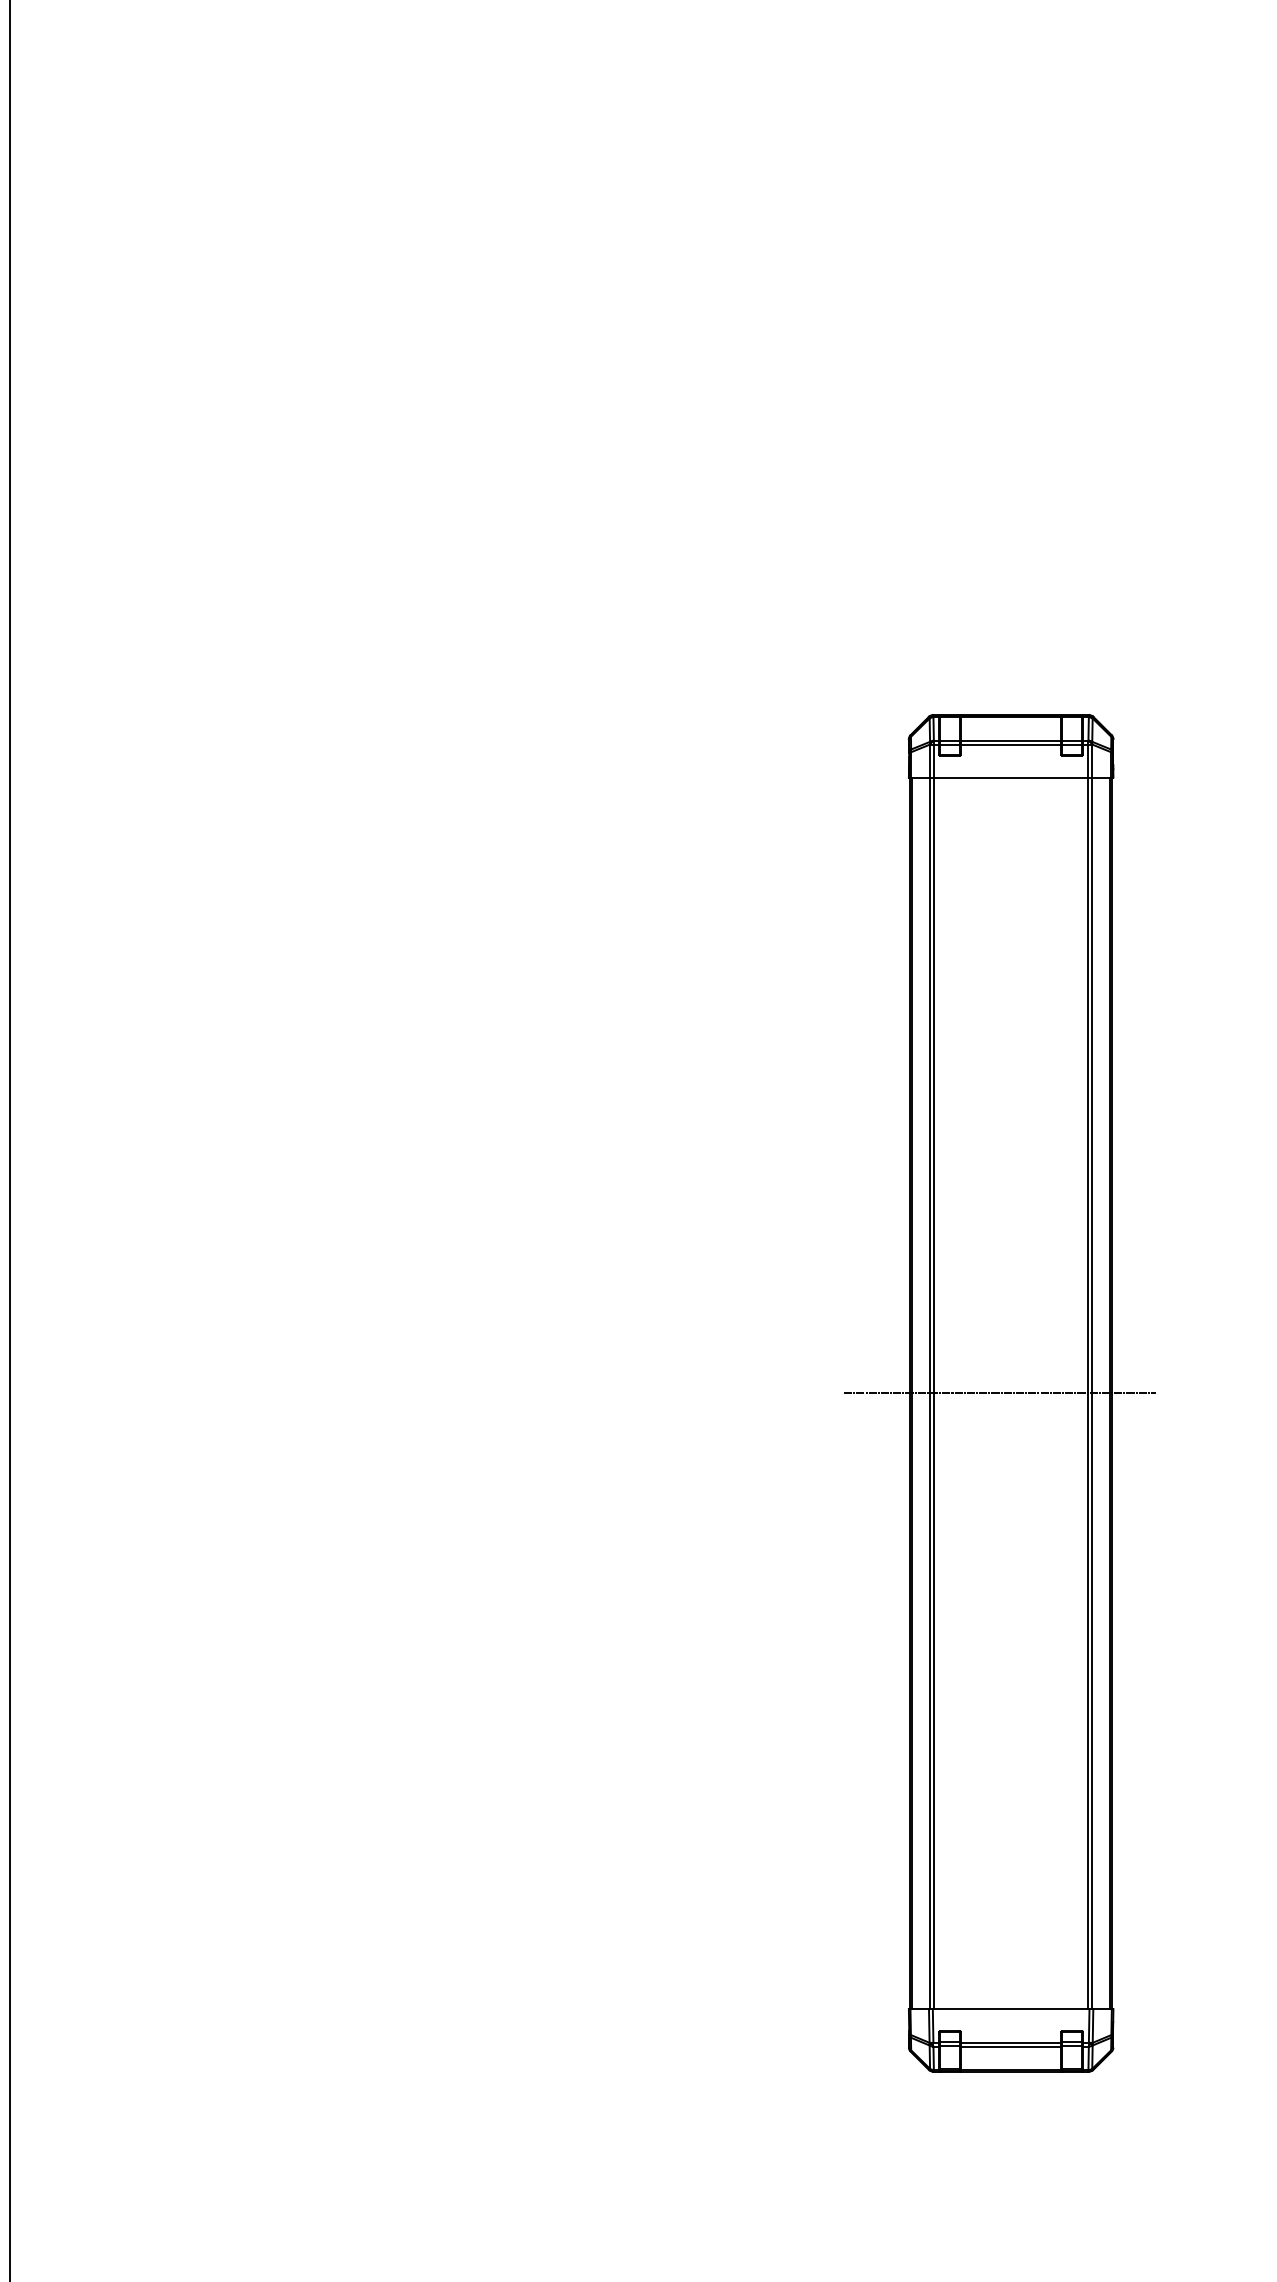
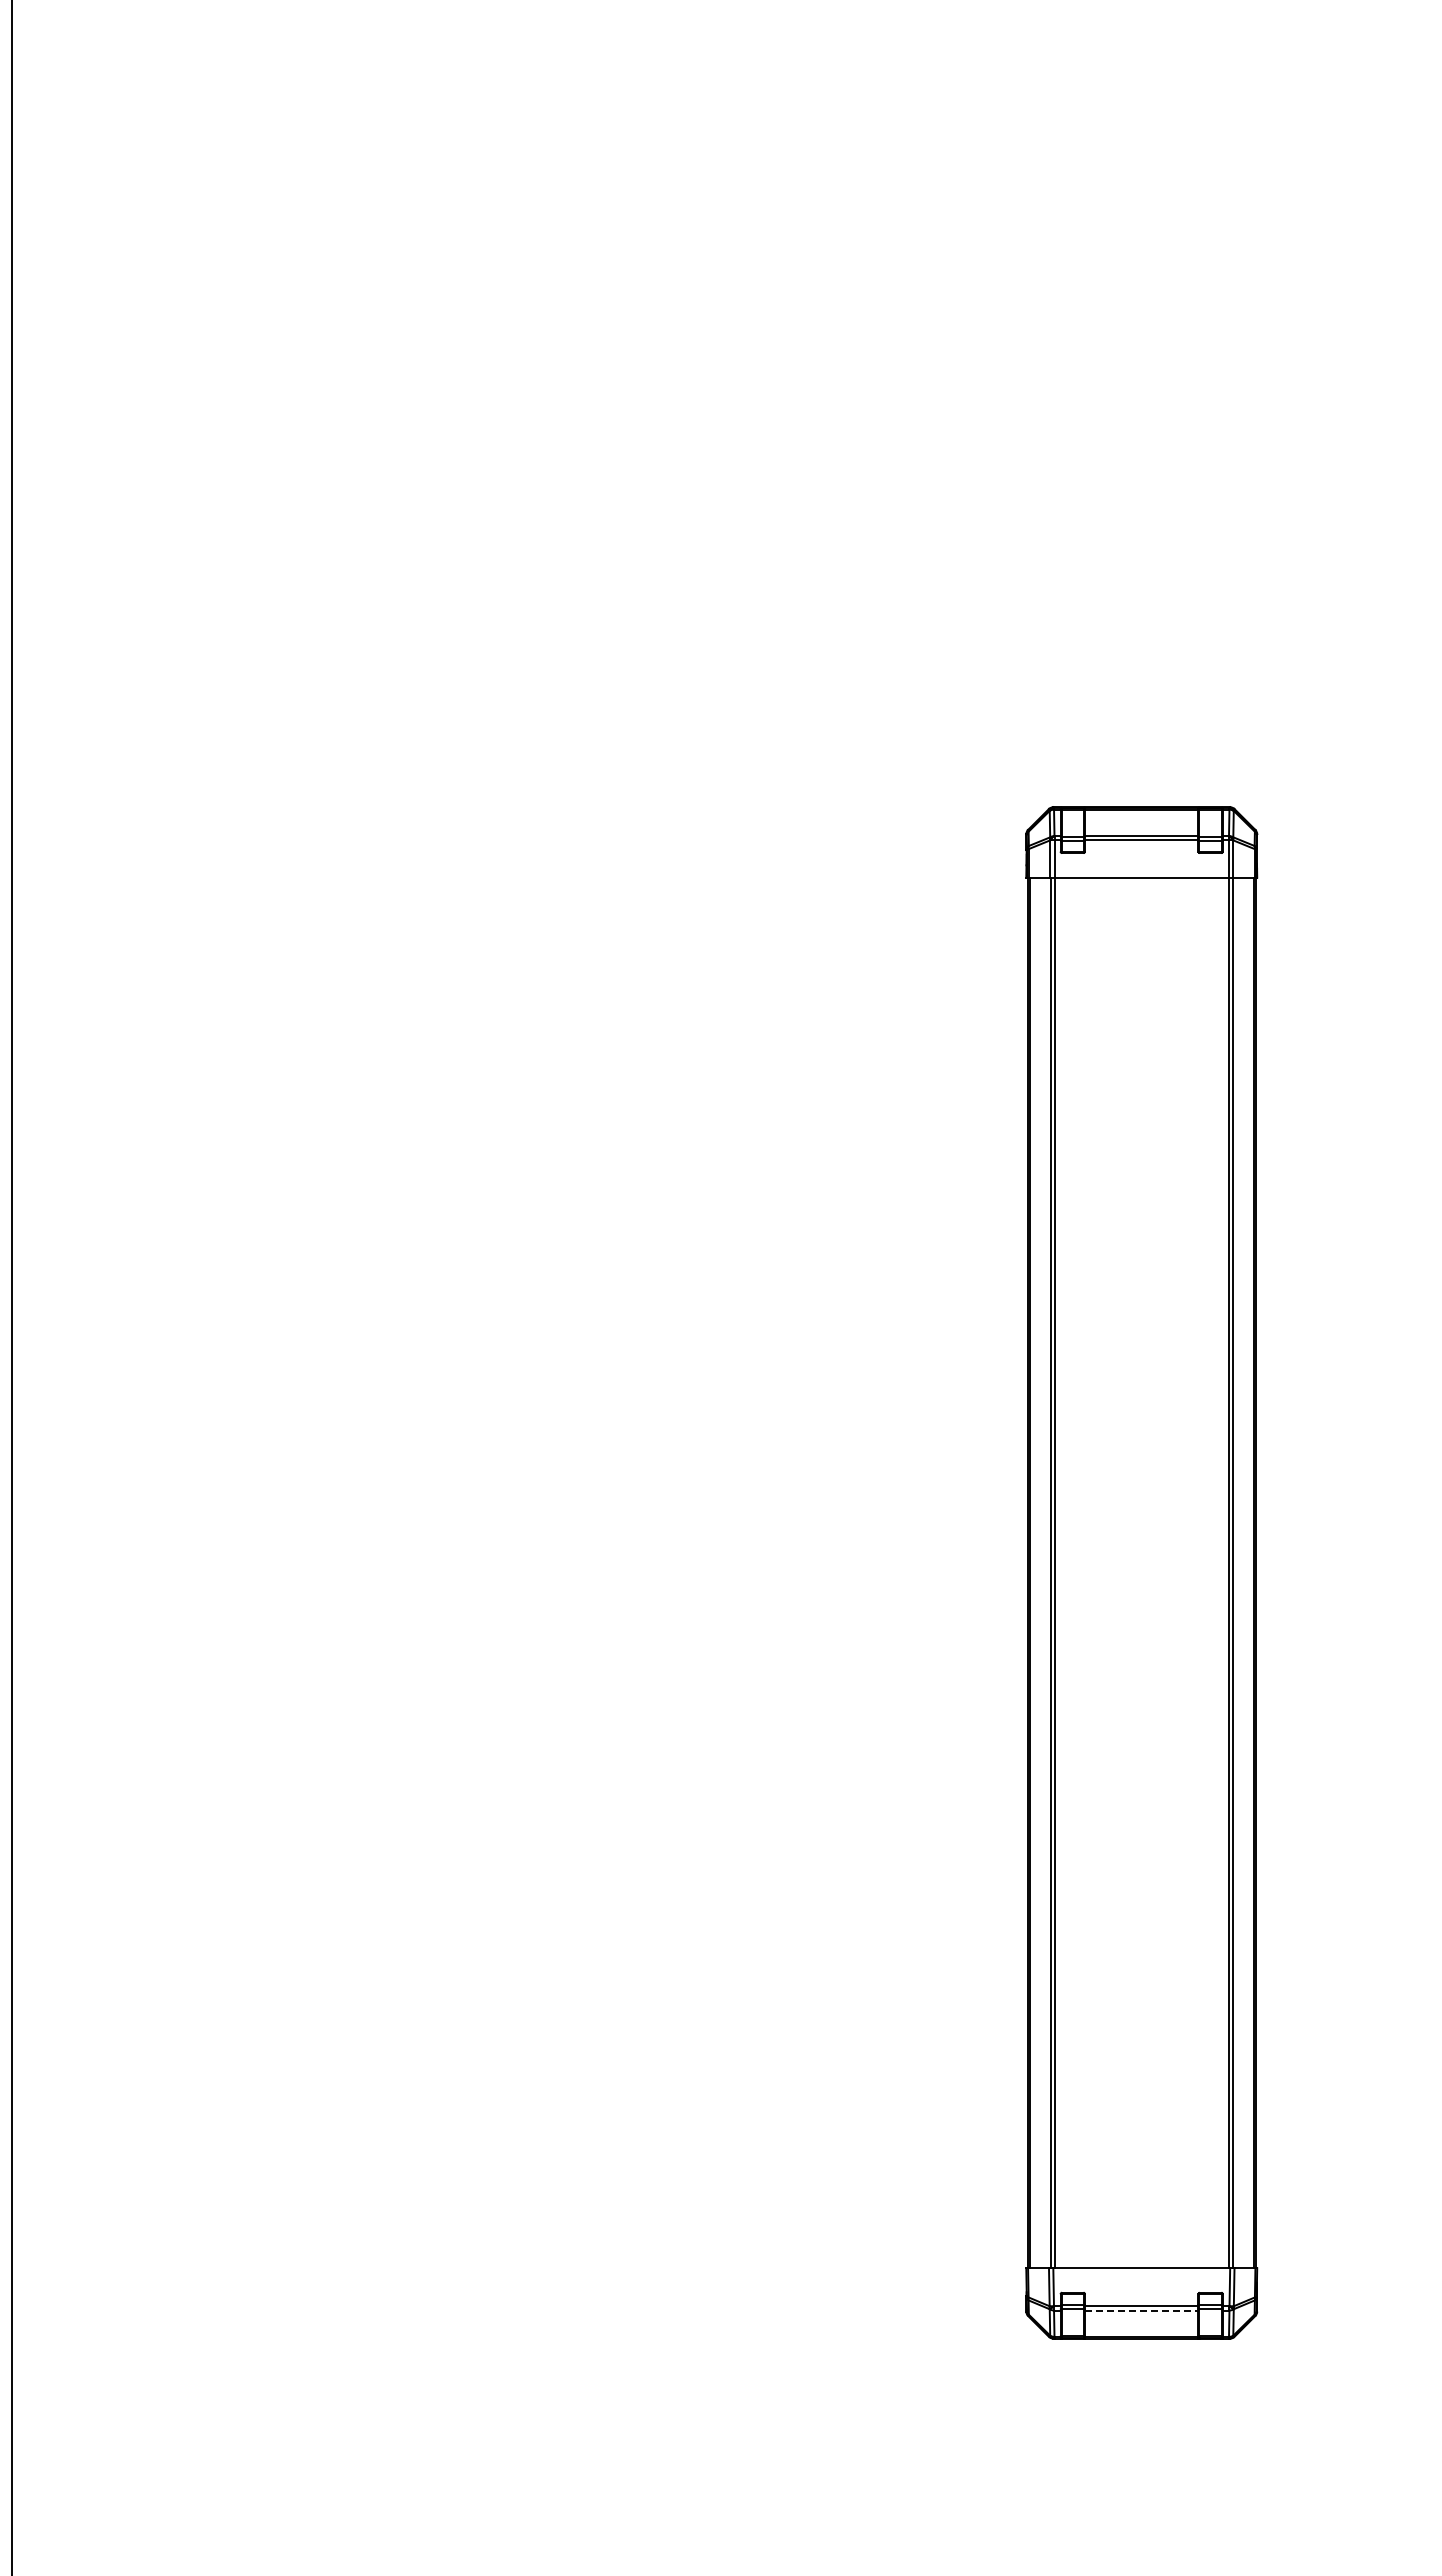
line: (1000, 1392) -> (1129, 1572), removed
line: (1010, 2046) -> (1141, 2310), solid -> dashed

